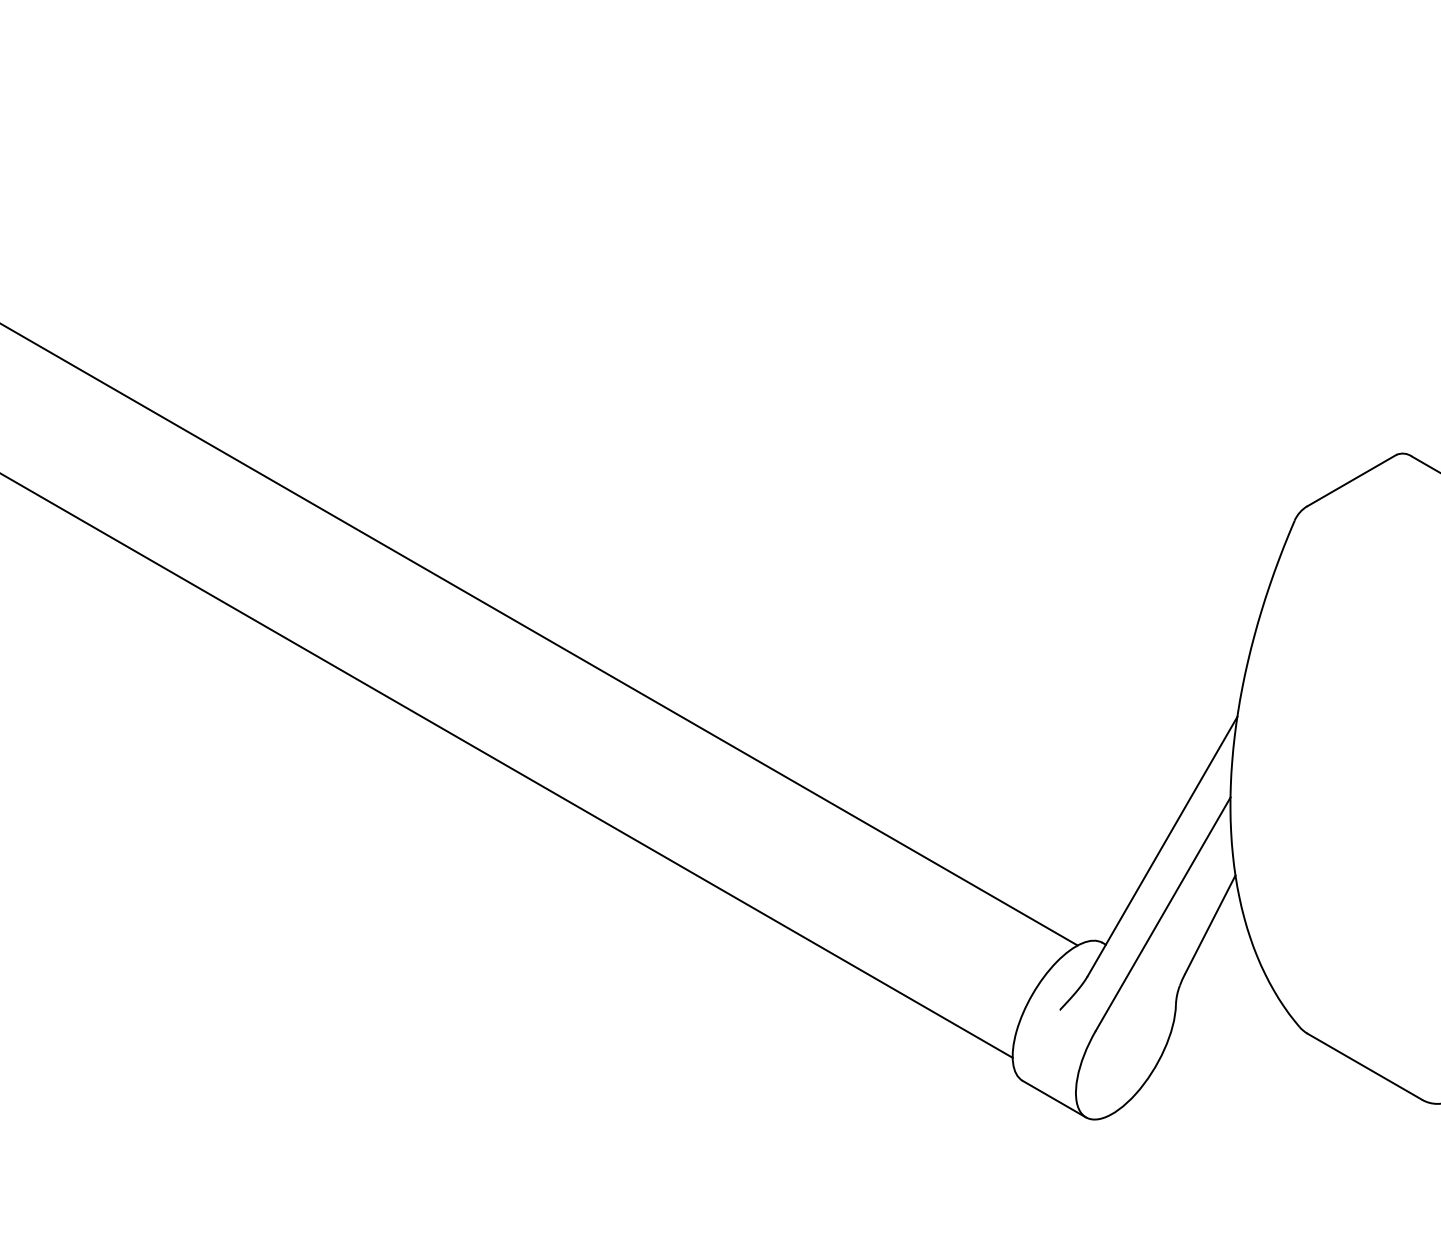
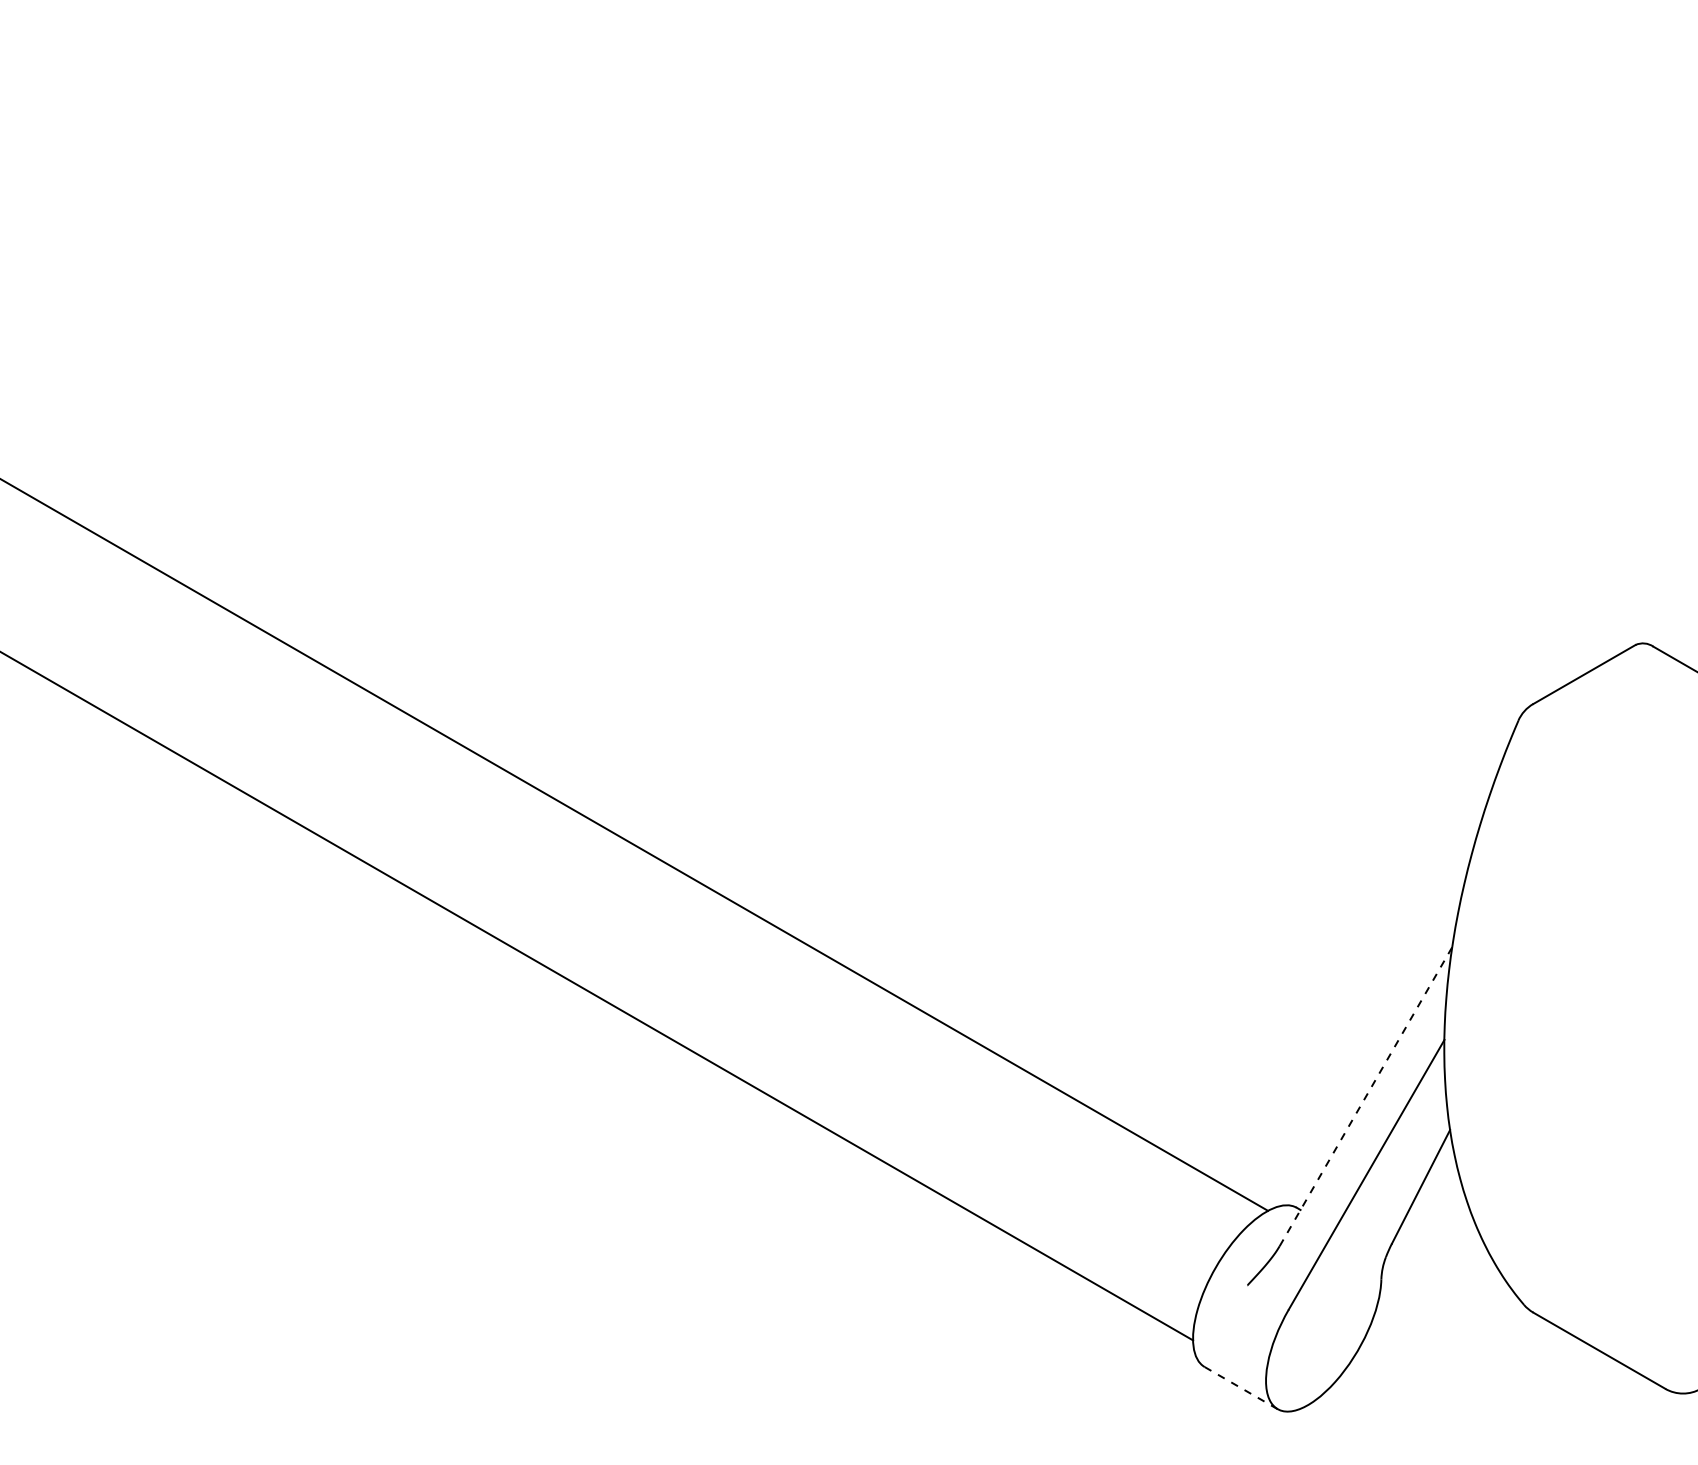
line: (1163, 846) -> (1366, 1096), solid -> dashed
line: (1054, 1099) -> (1241, 1388), solid -> dashed

